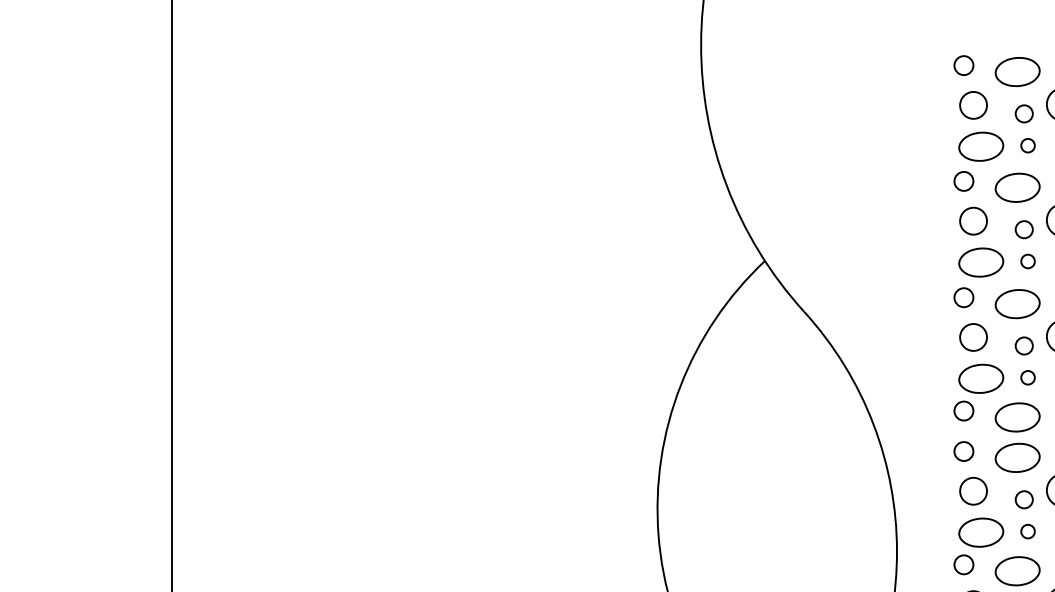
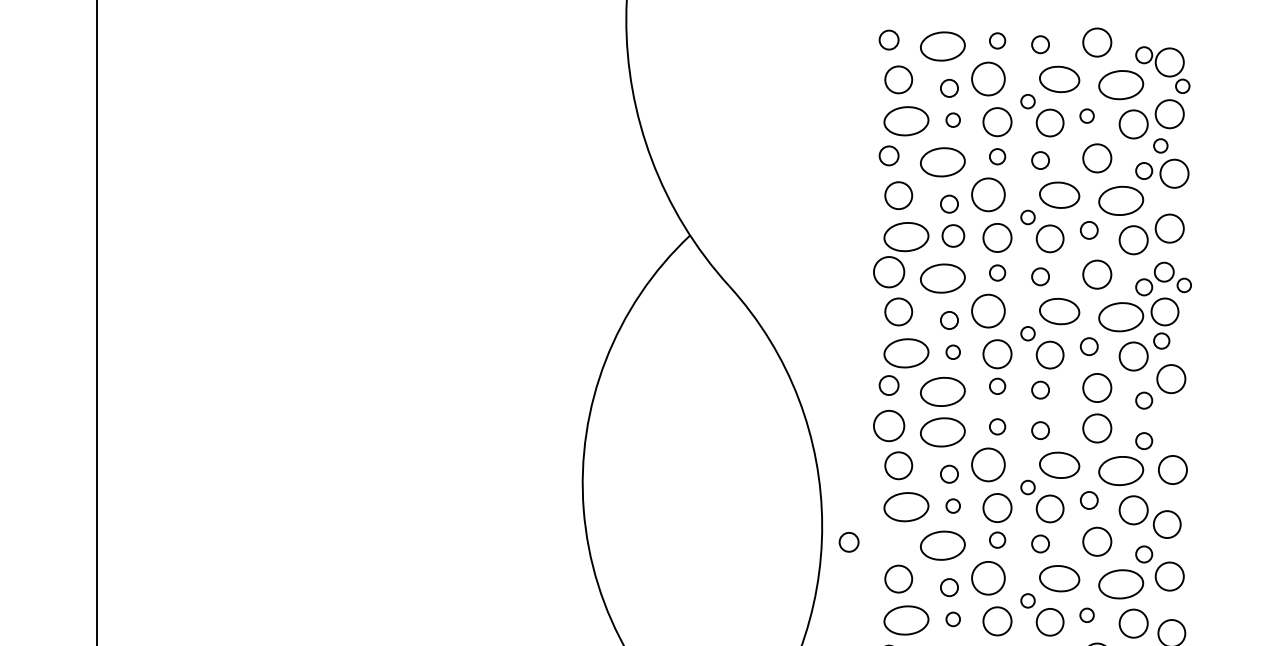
circle: (1027, 261) -> (952, 235), size x1.6
circle: (963, 297) -> (888, 271), size x1.6
circle: (963, 451) -> (888, 425), size x1.6
circle: (963, 565) -> (848, 542), moved

